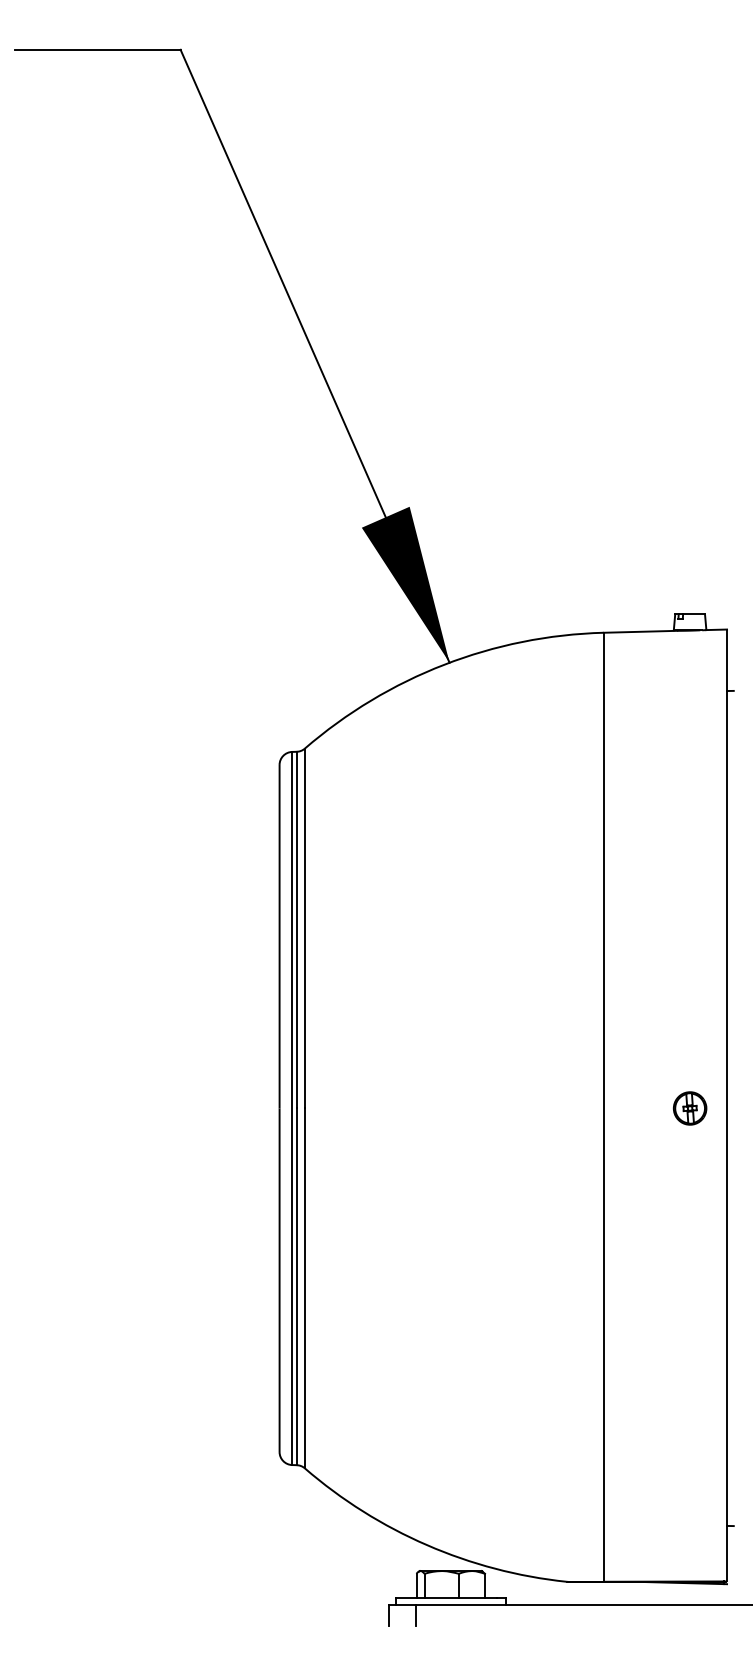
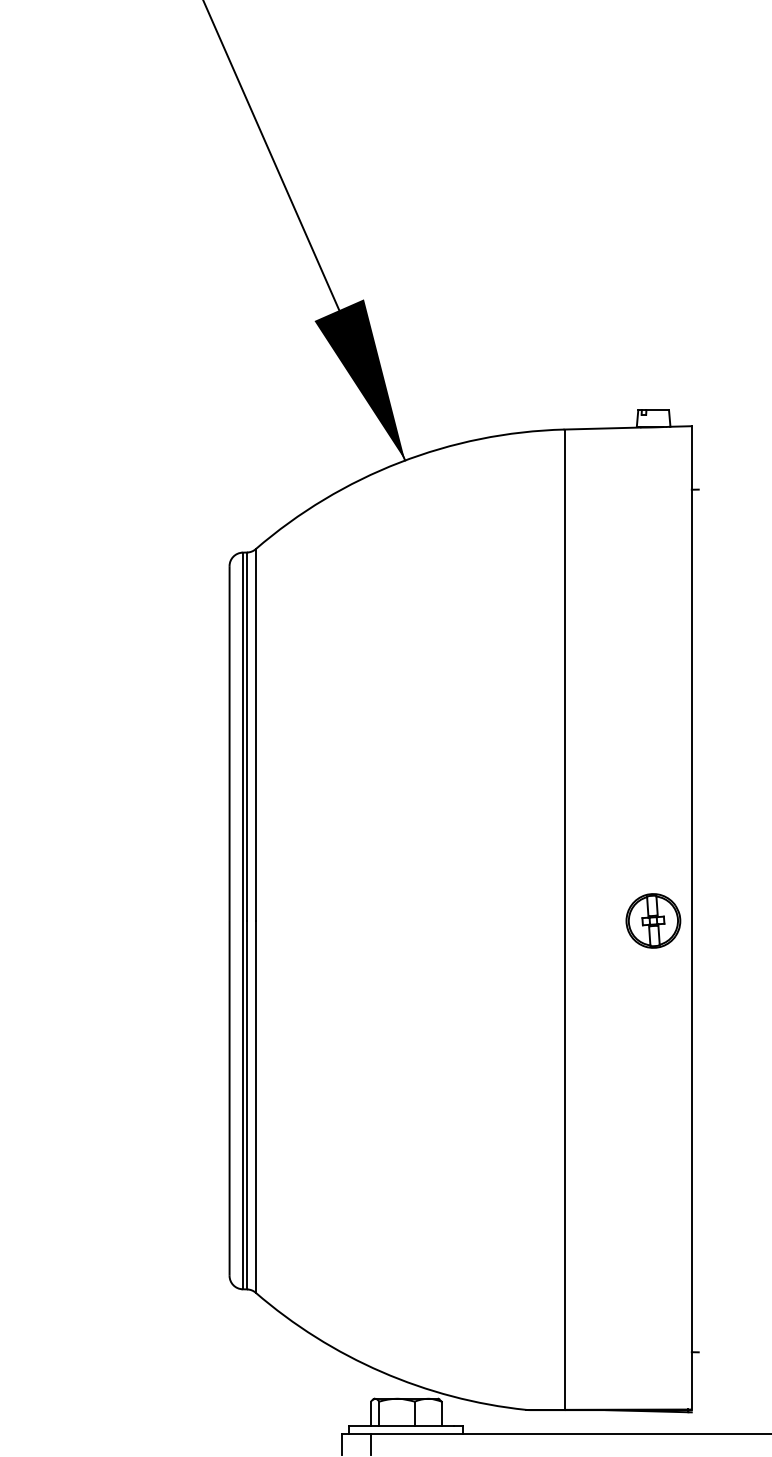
part: (690, 1108) -> (654, 920), size x1.6

